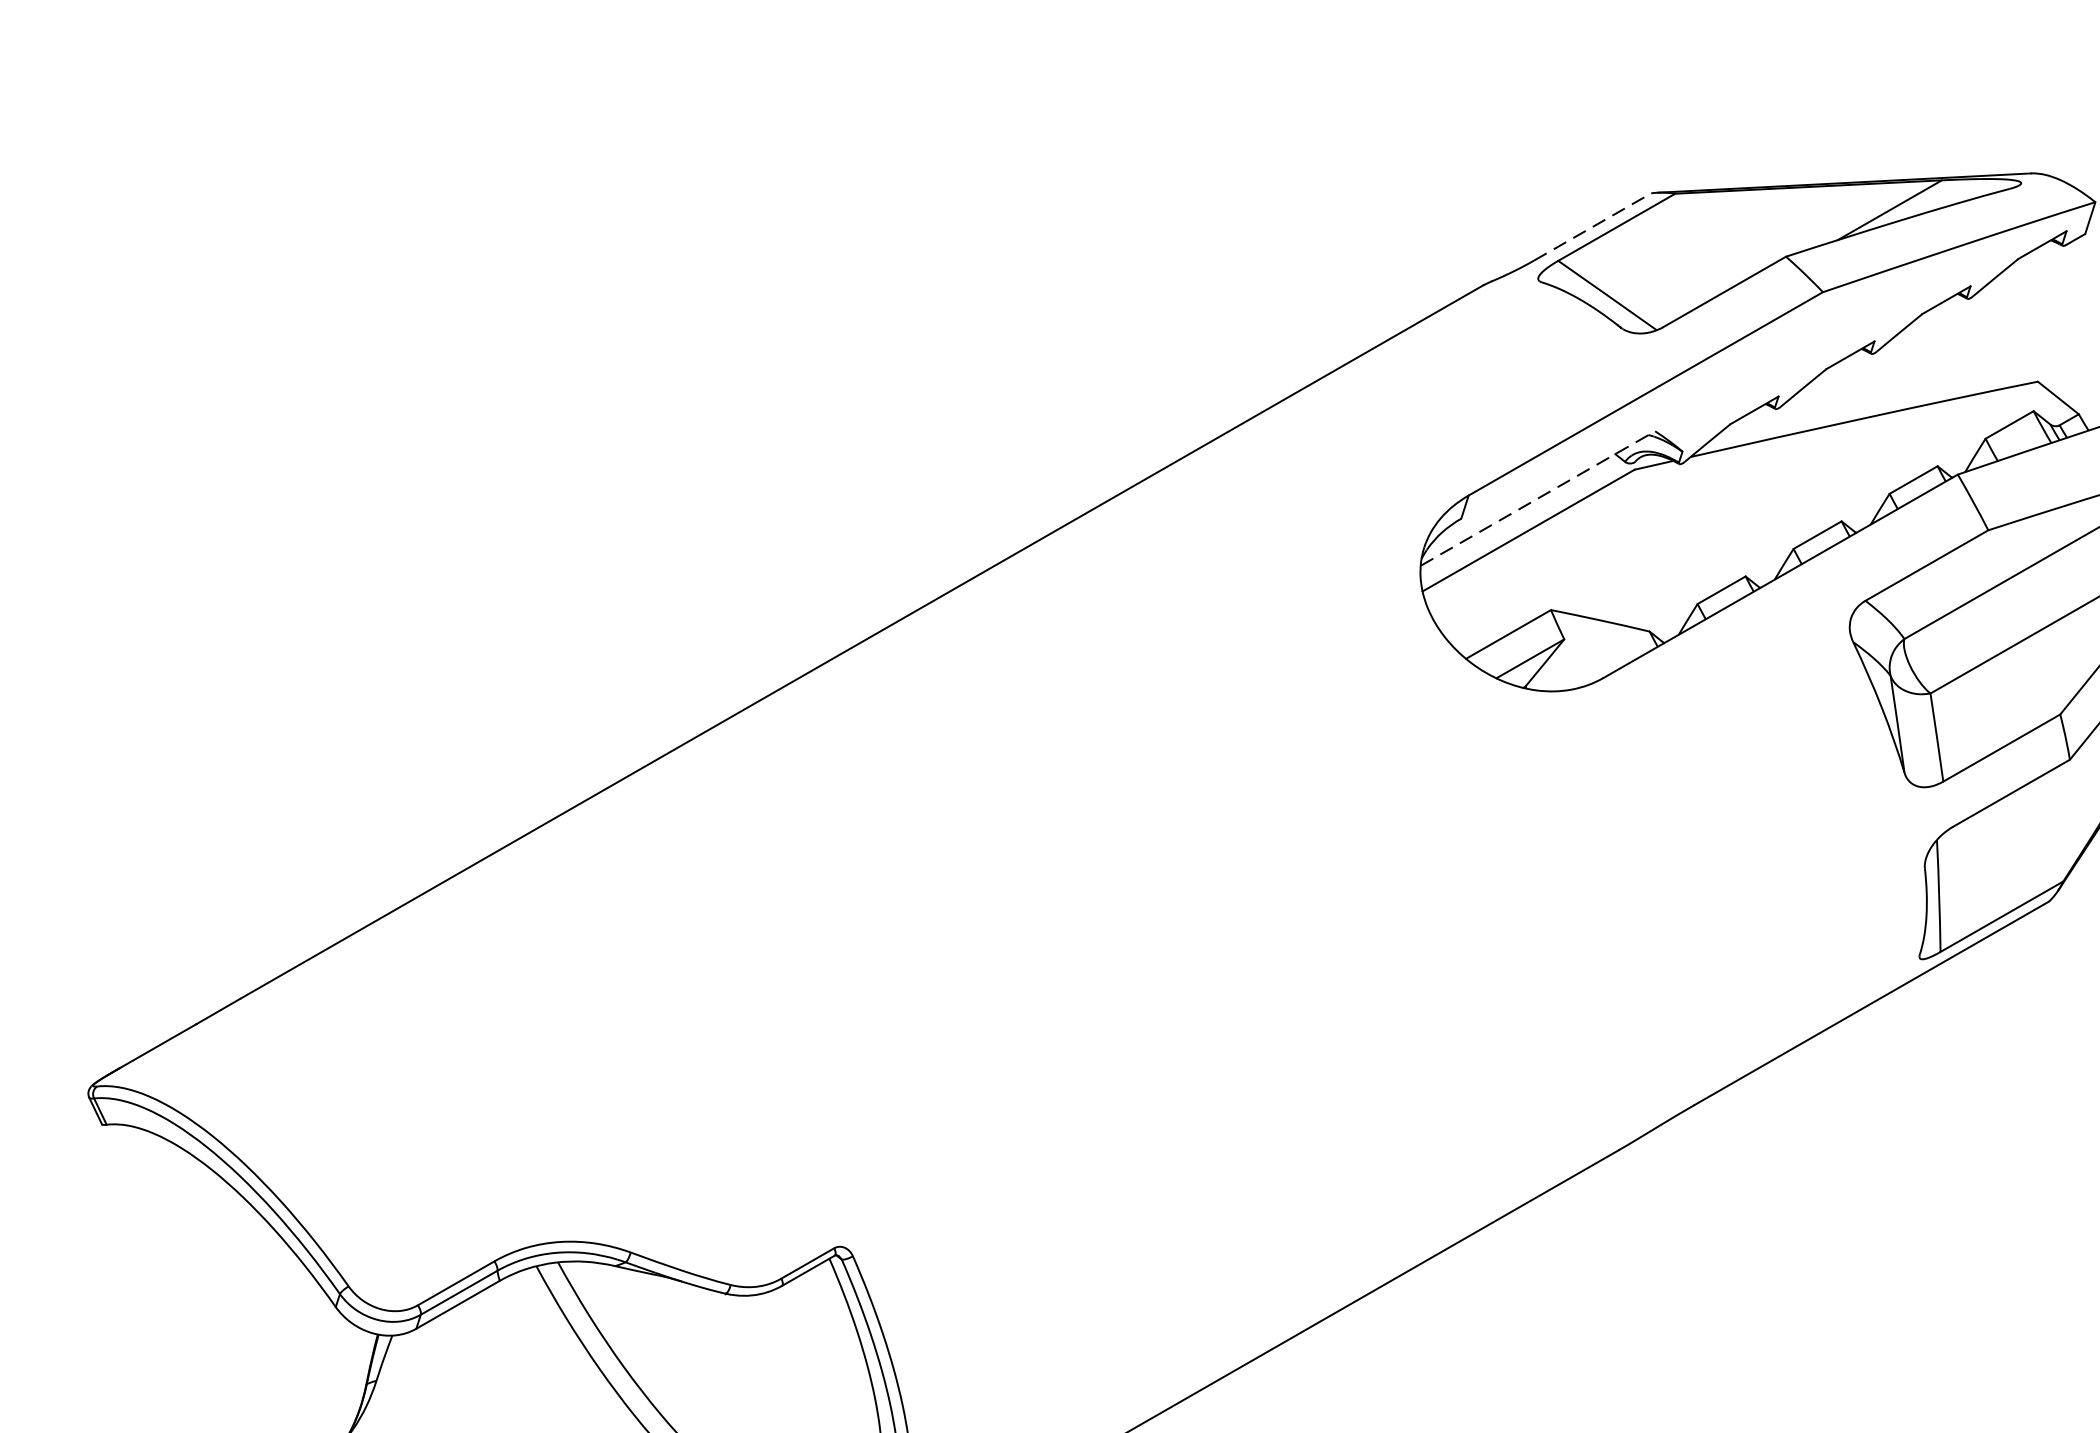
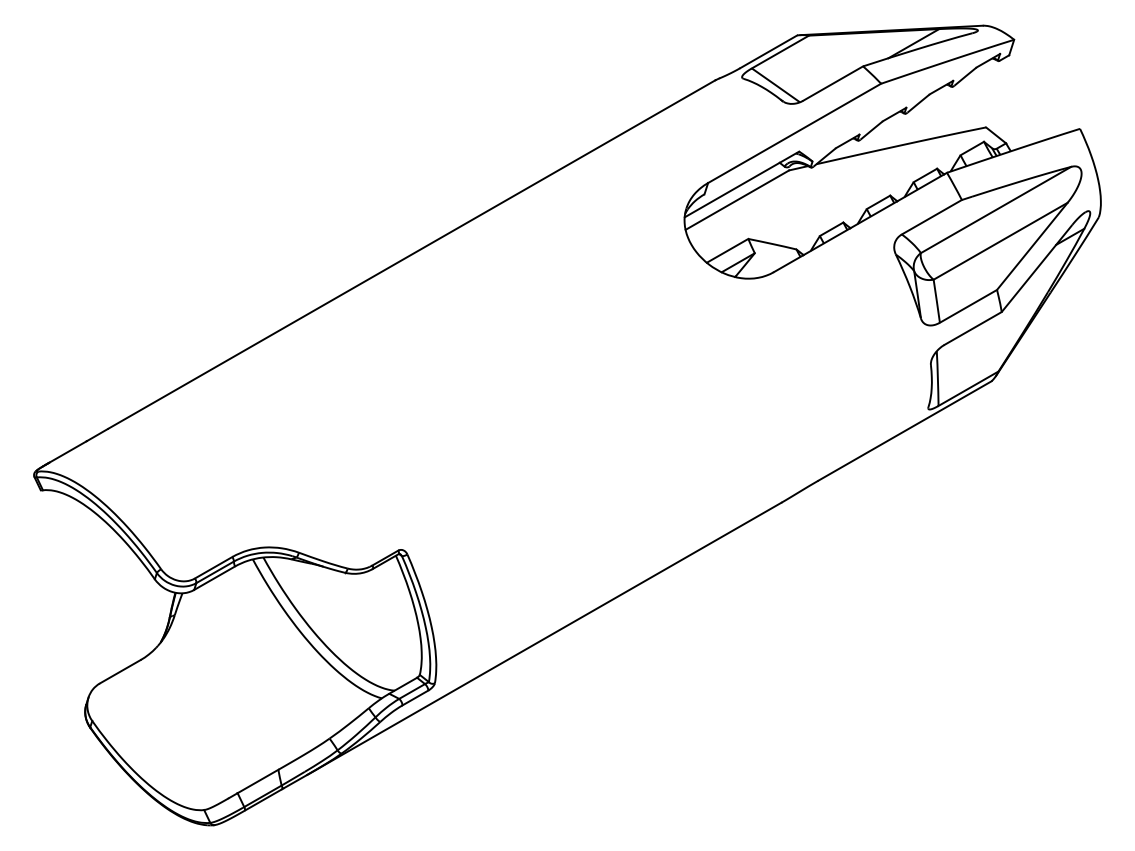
line: (1592, 226) -> (768, 51), dashed -> solid
line: (1537, 498) -> (741, 184), dashed -> solid

